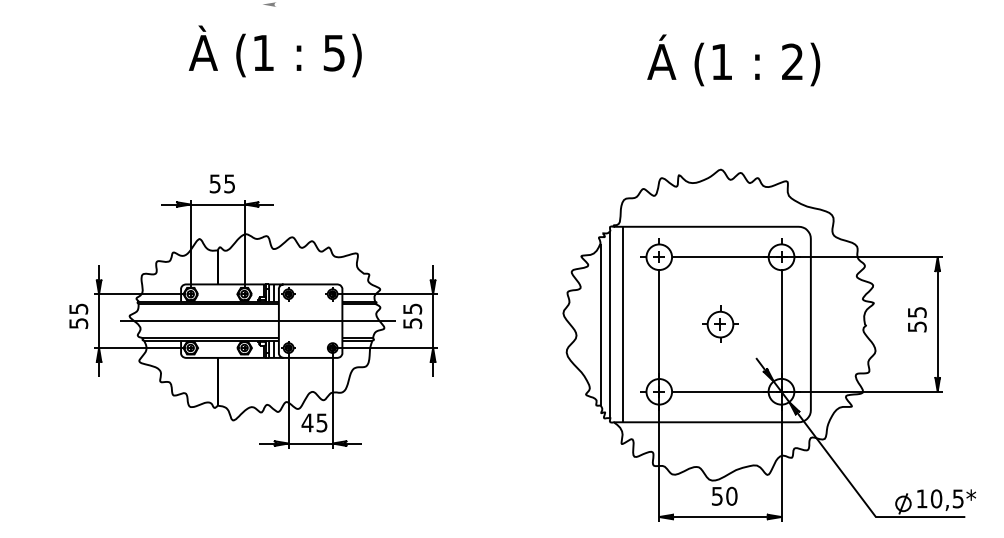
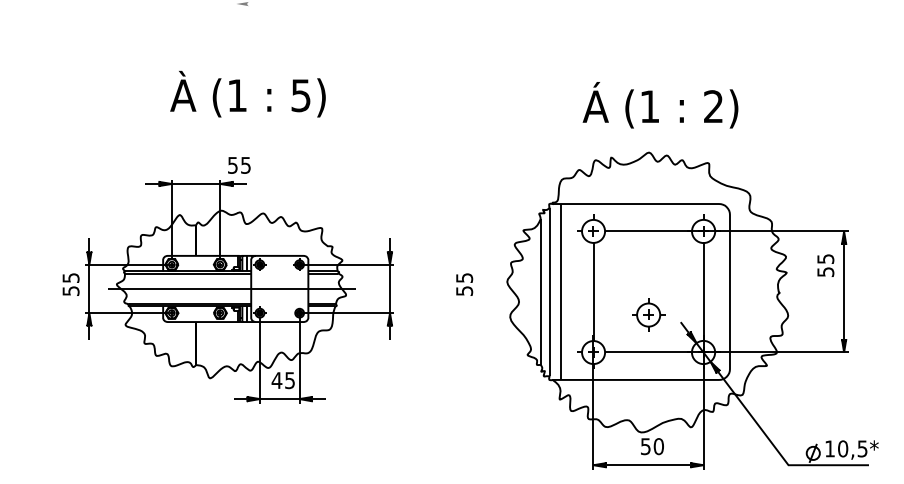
text: (274, 50) -> (247, 93), moved
text: (733, 60) -> (660, 105), moved
text: (222, 184) -> (239, 165), moved
text: (412, 316) -> (464, 284), moved
text: (916, 319) -> (825, 265), moved
part: (720, 323) -> (648, 314), moved

